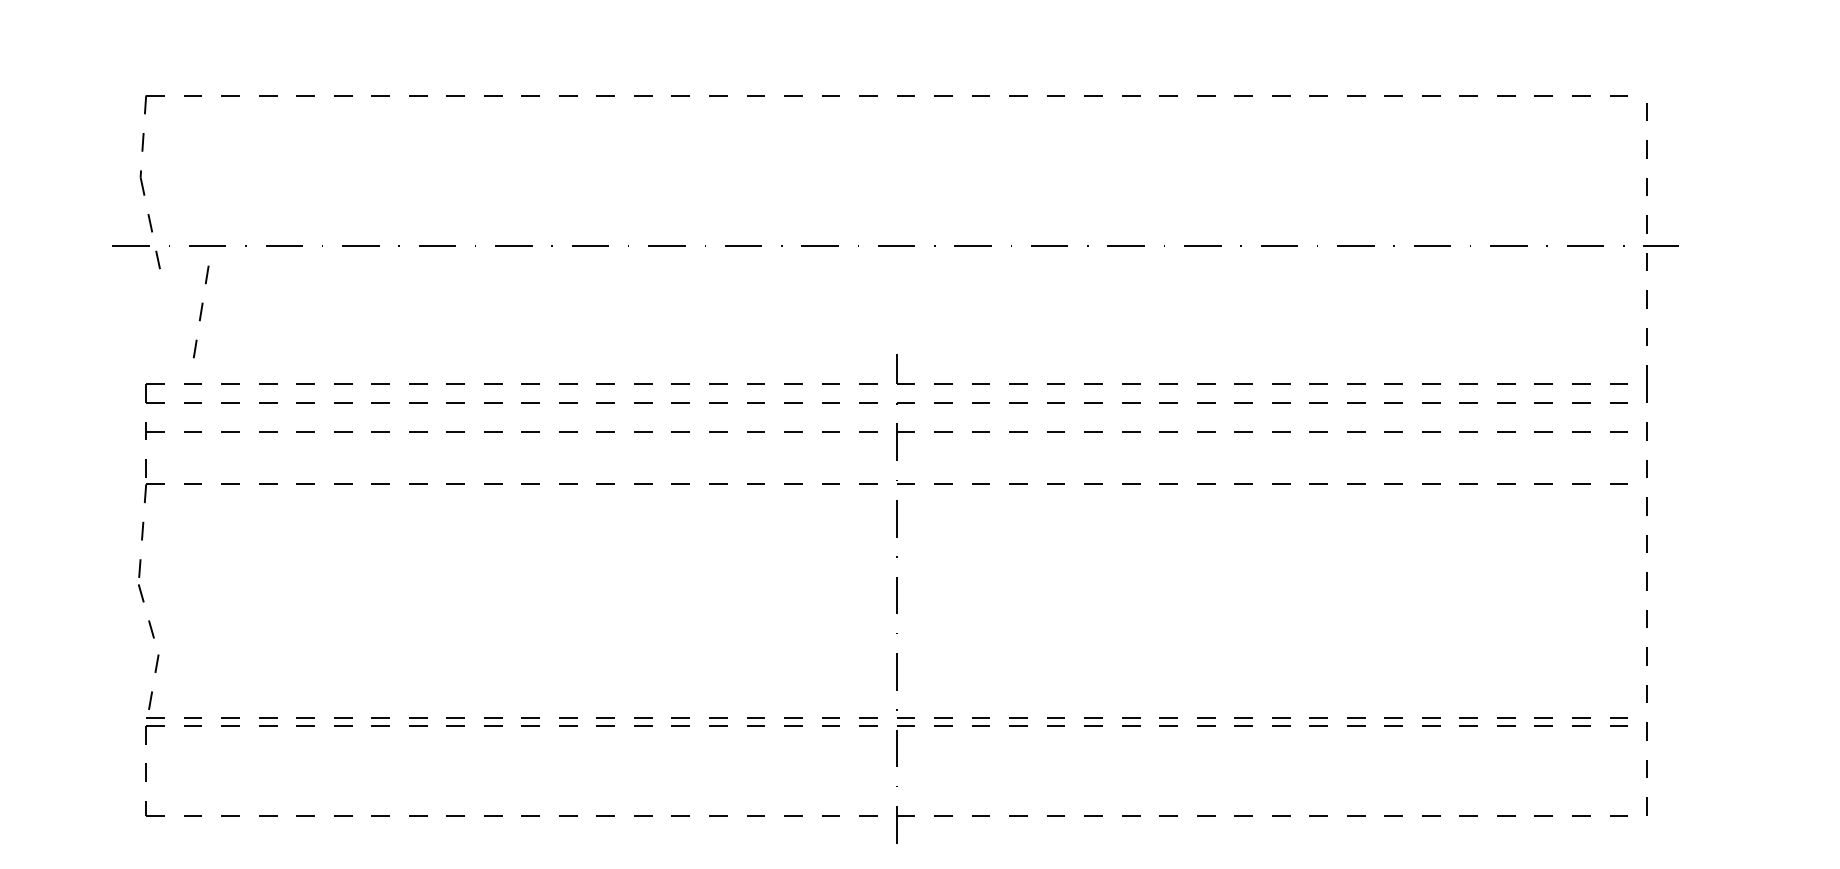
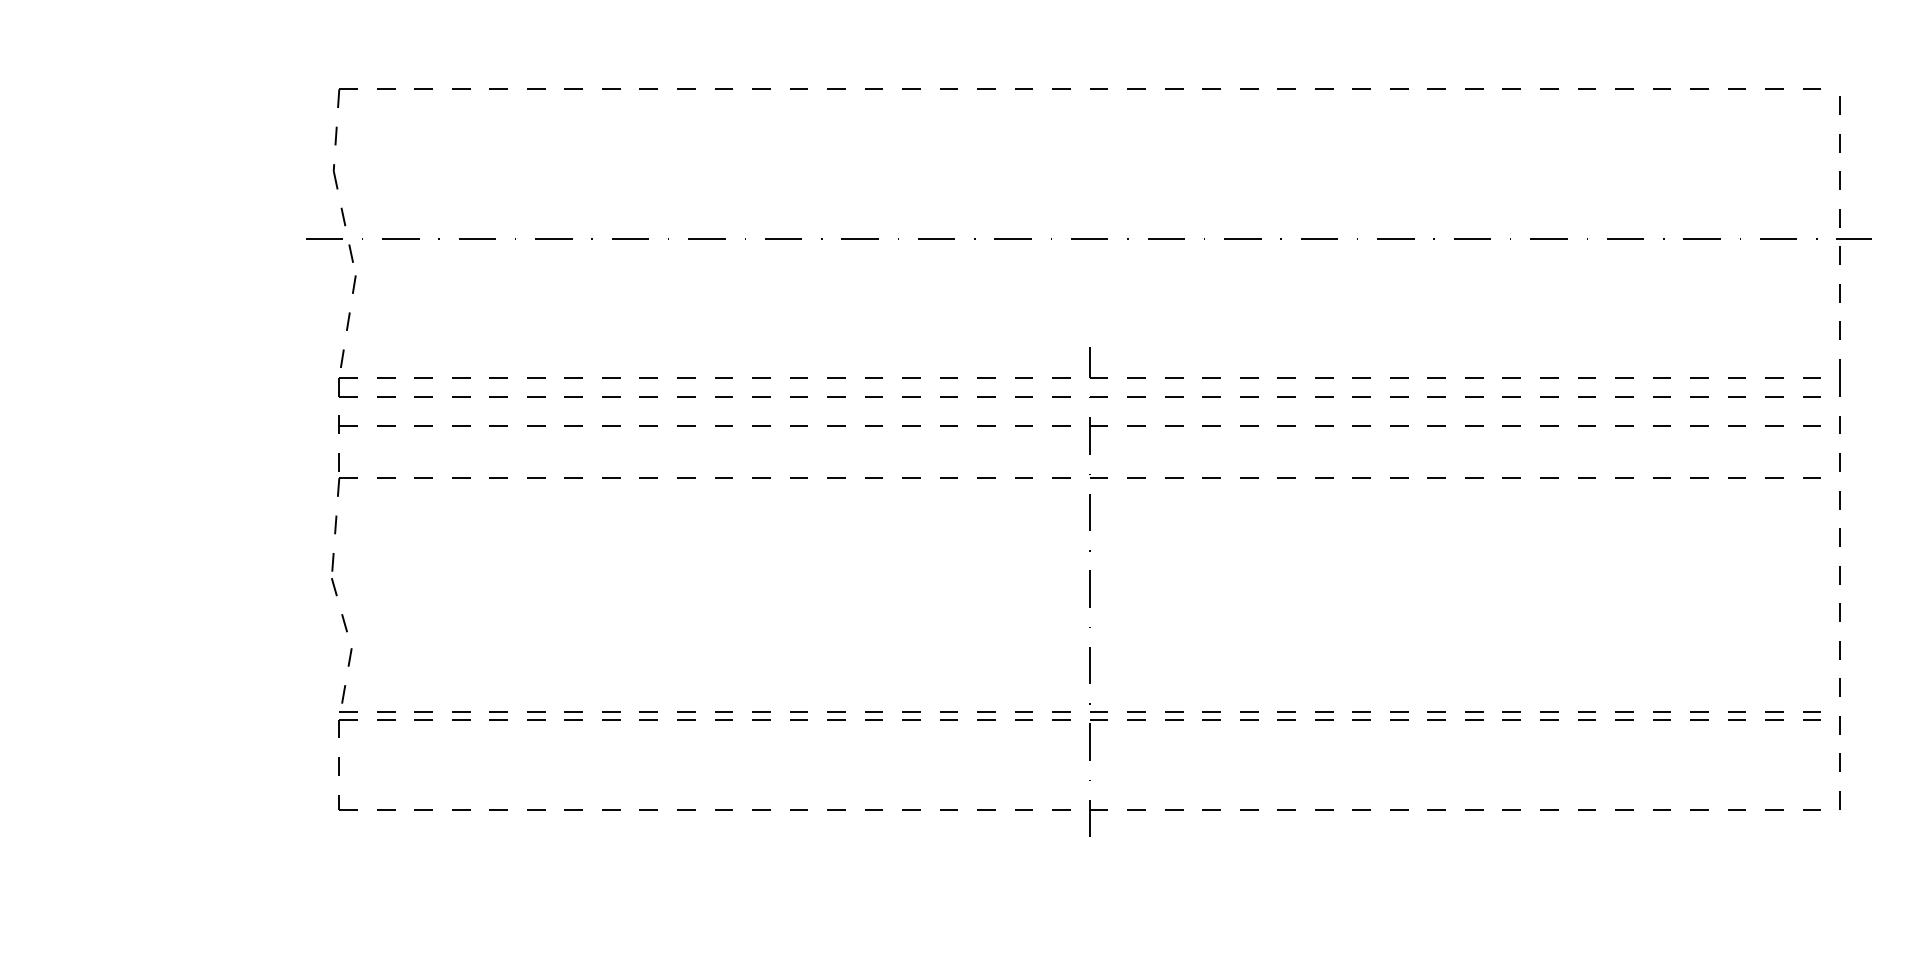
line: (201, 311) -> (348, 321), moved

